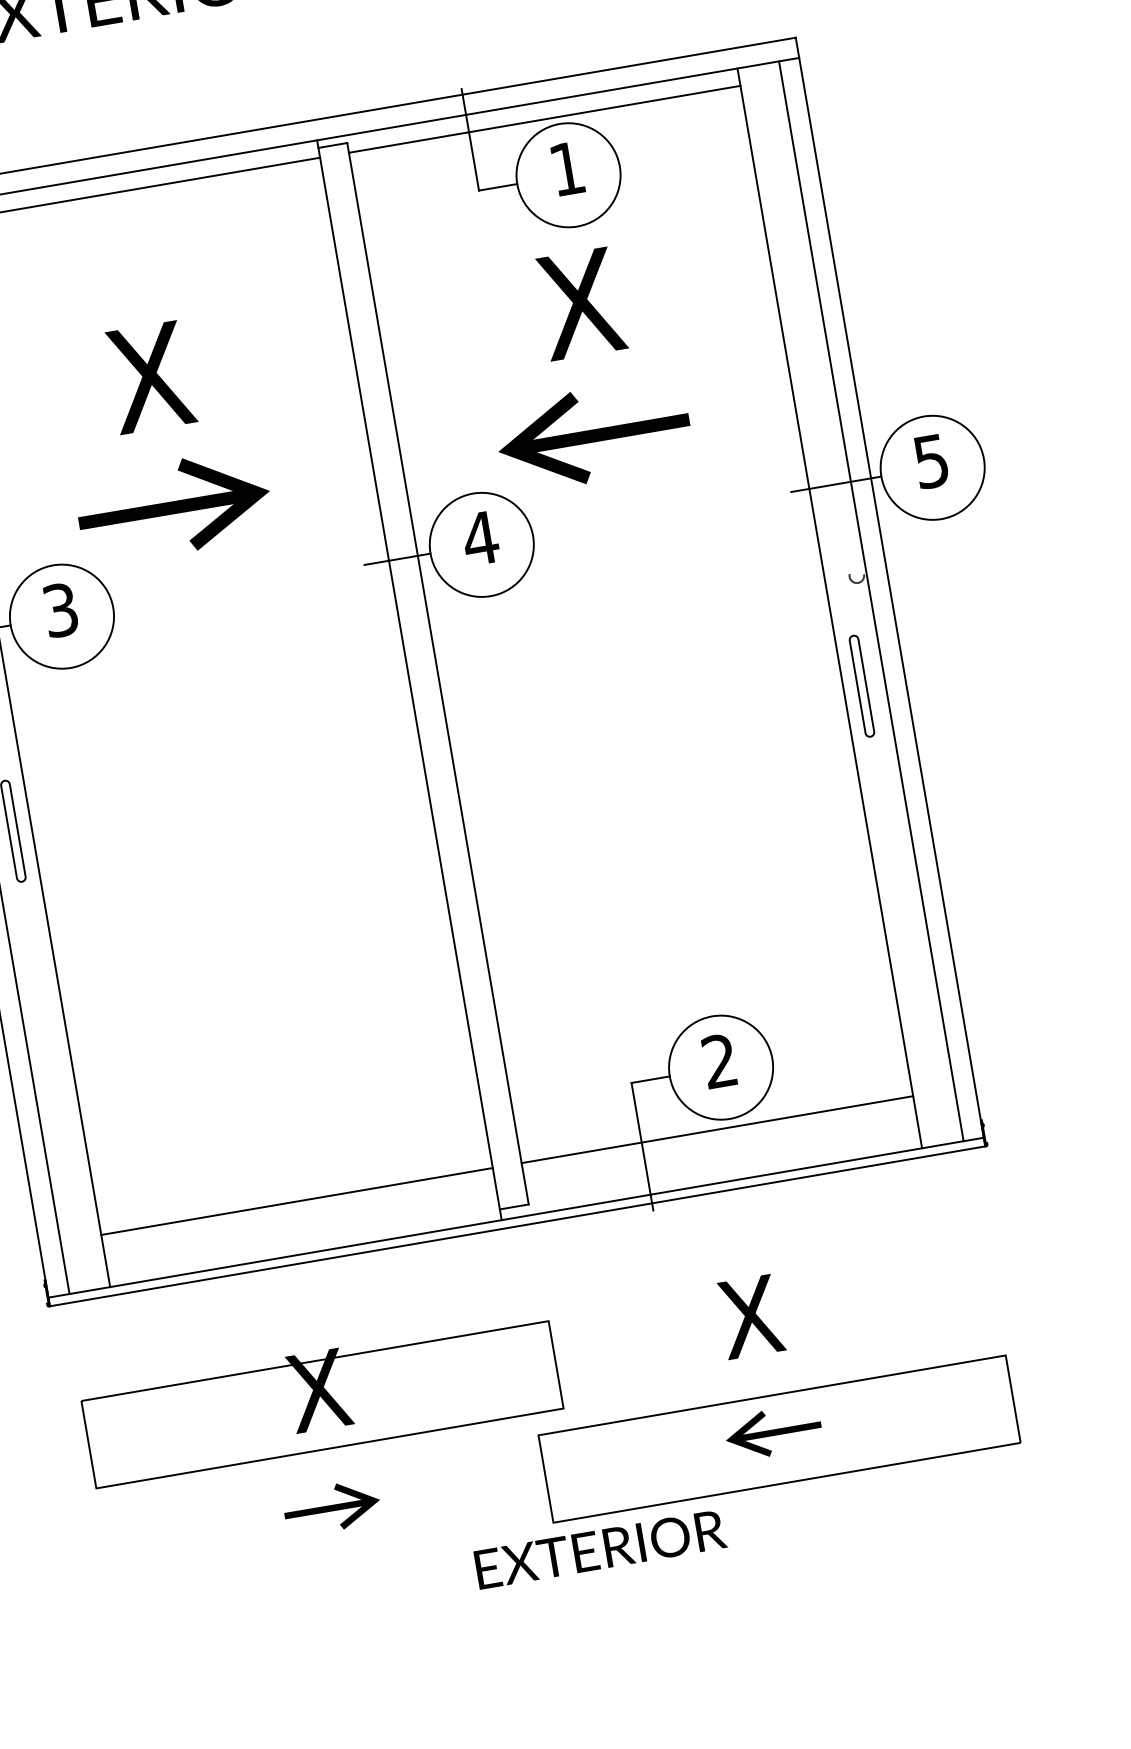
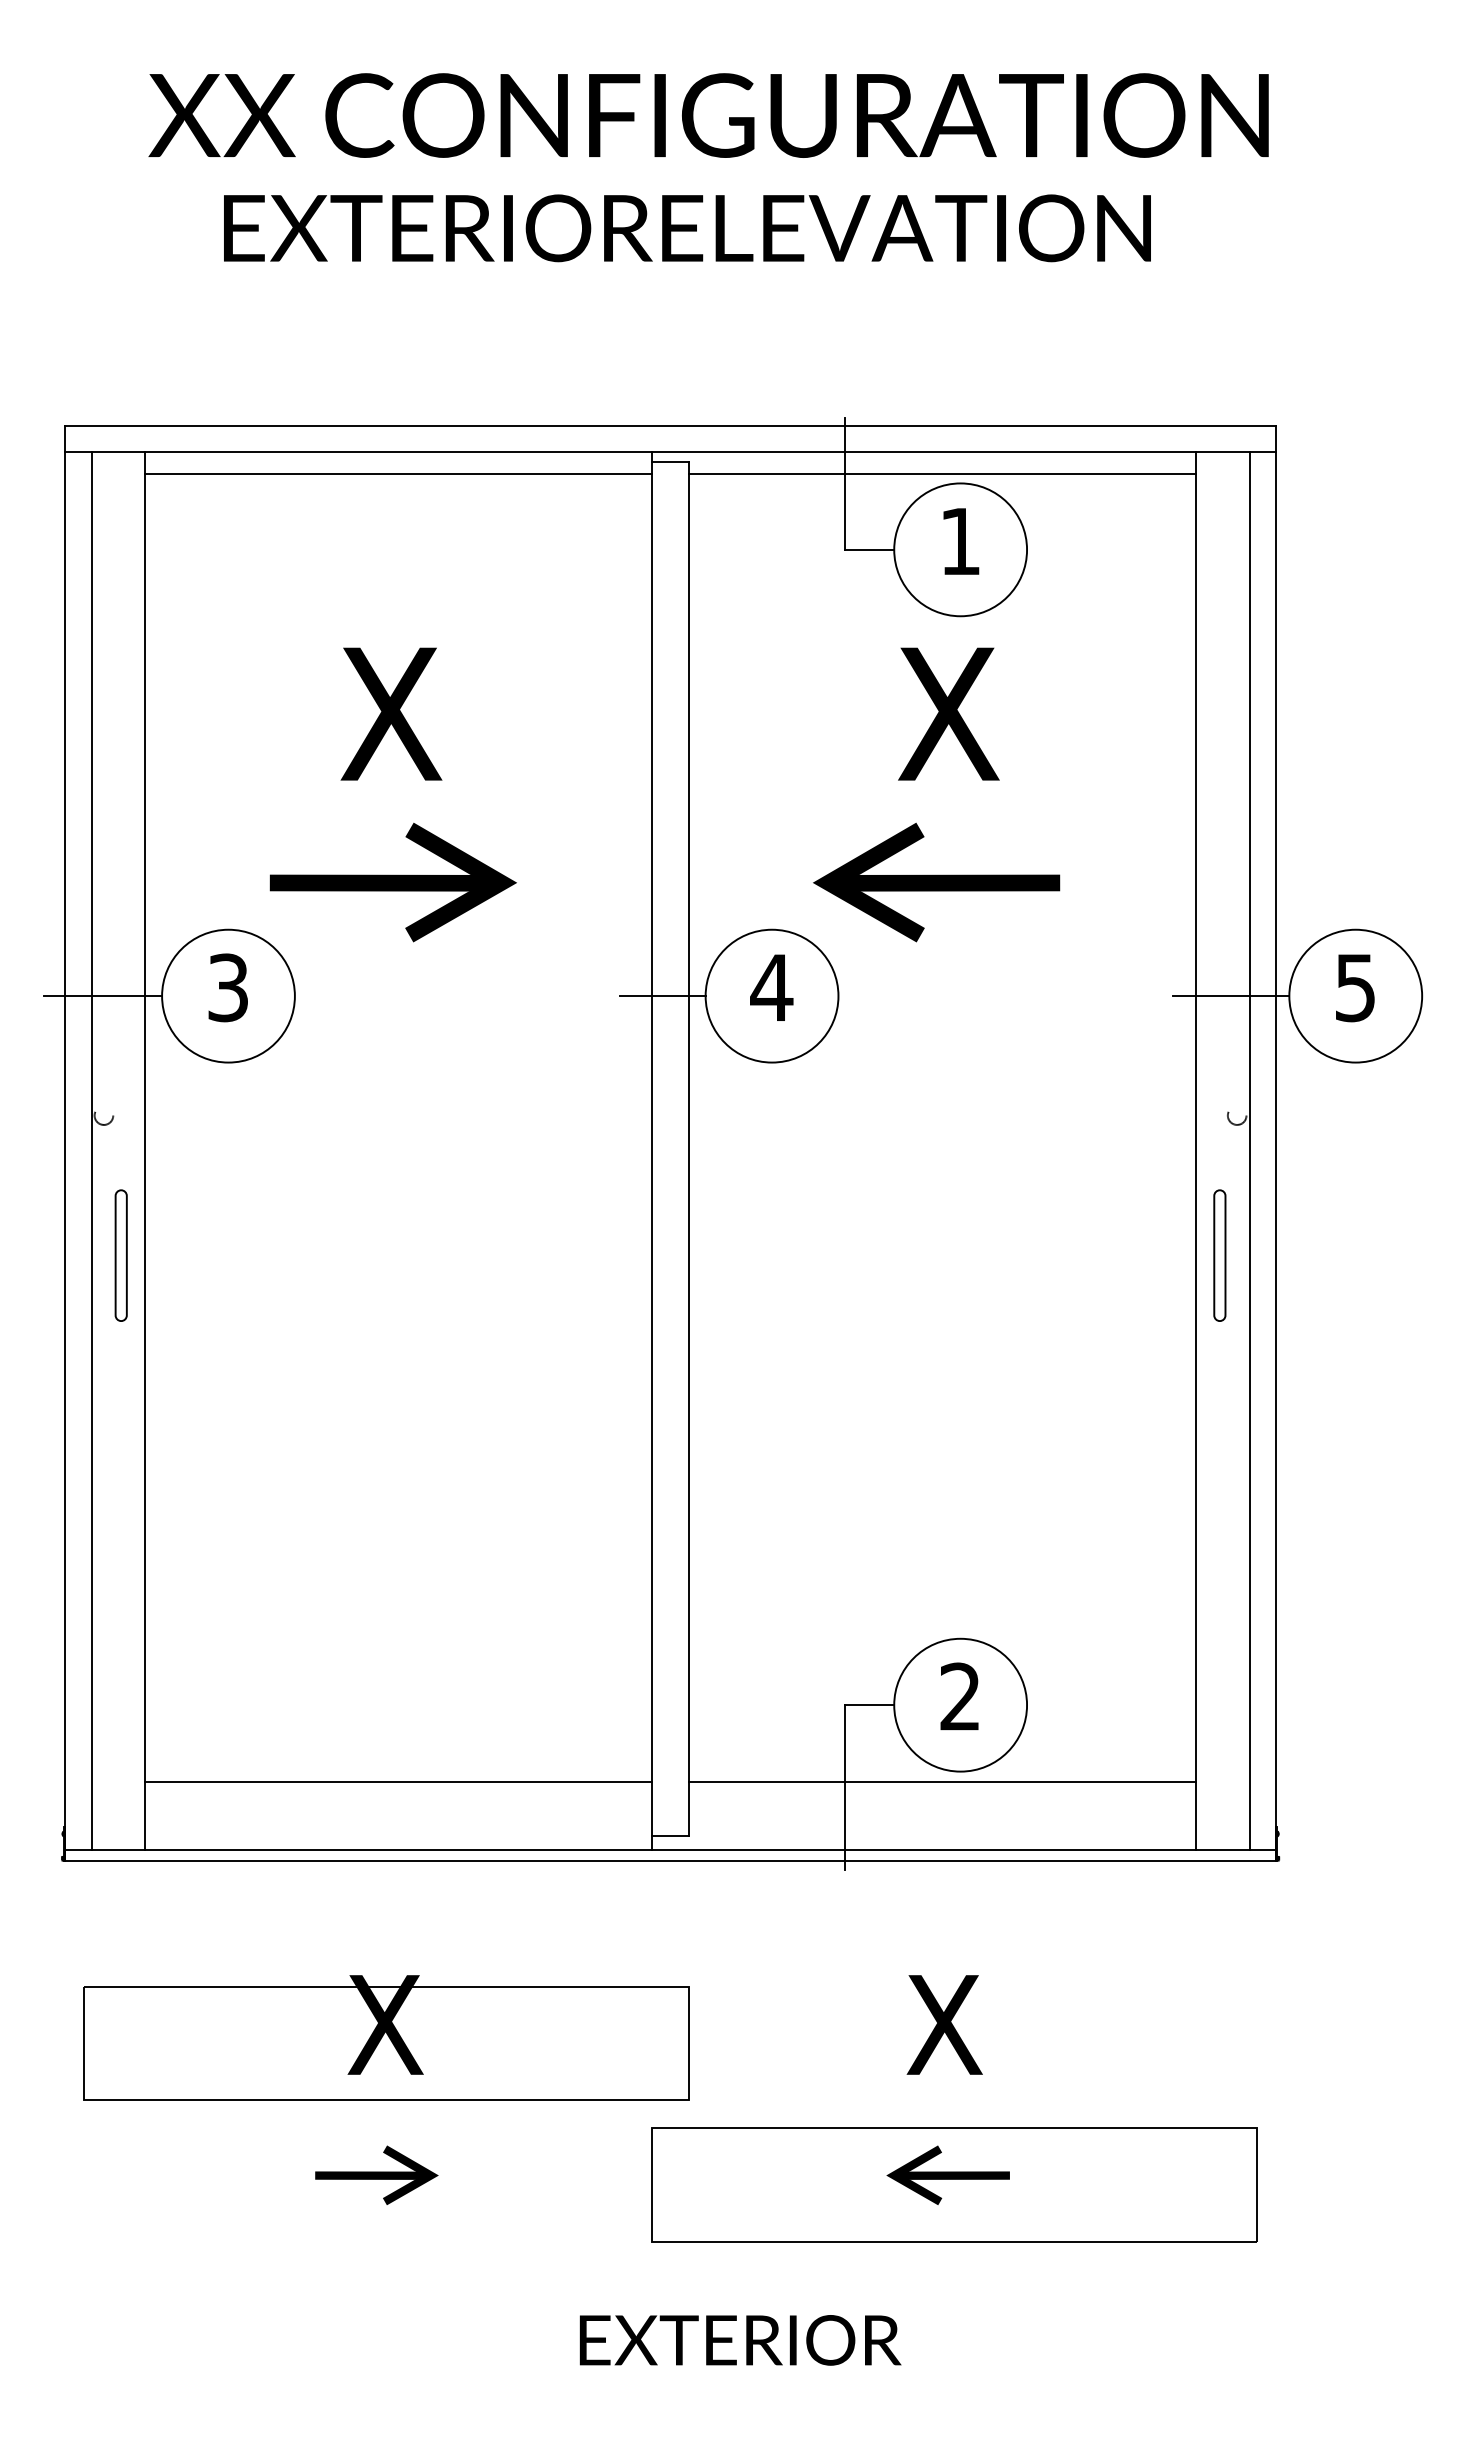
text: (600, 1549) -> (740, 2340), moved

